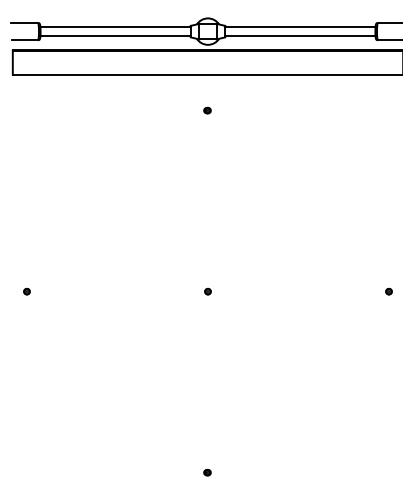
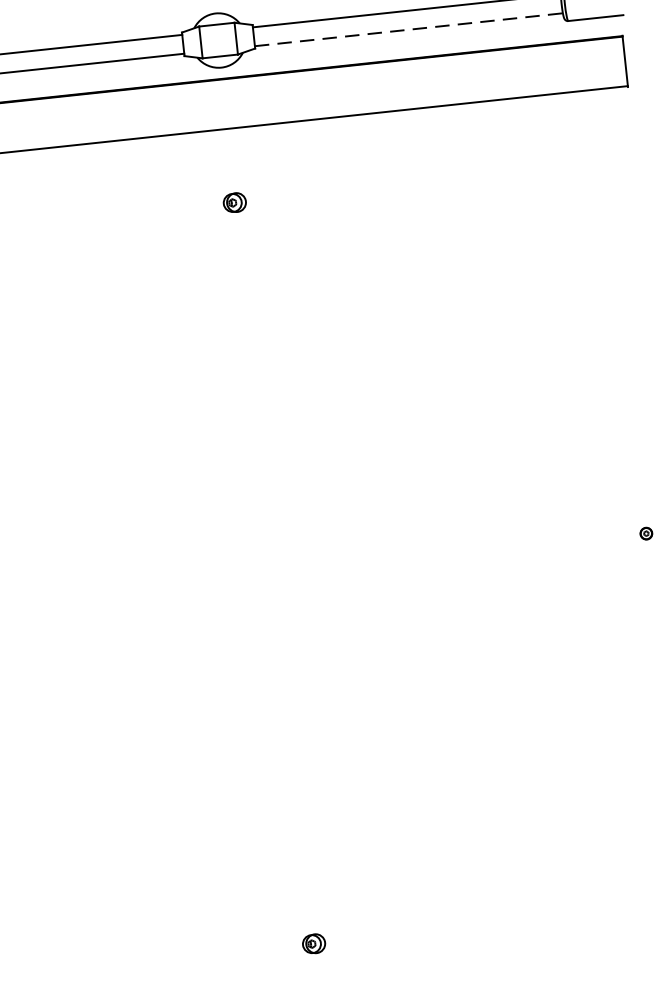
line: (300, 36) -> (409, 30), solid -> dashed
part: (207, 110) -> (234, 202), size x1.6
part: (207, 291) -> (274, 573), removed
part: (207, 472) -> (314, 943), size x1.6

